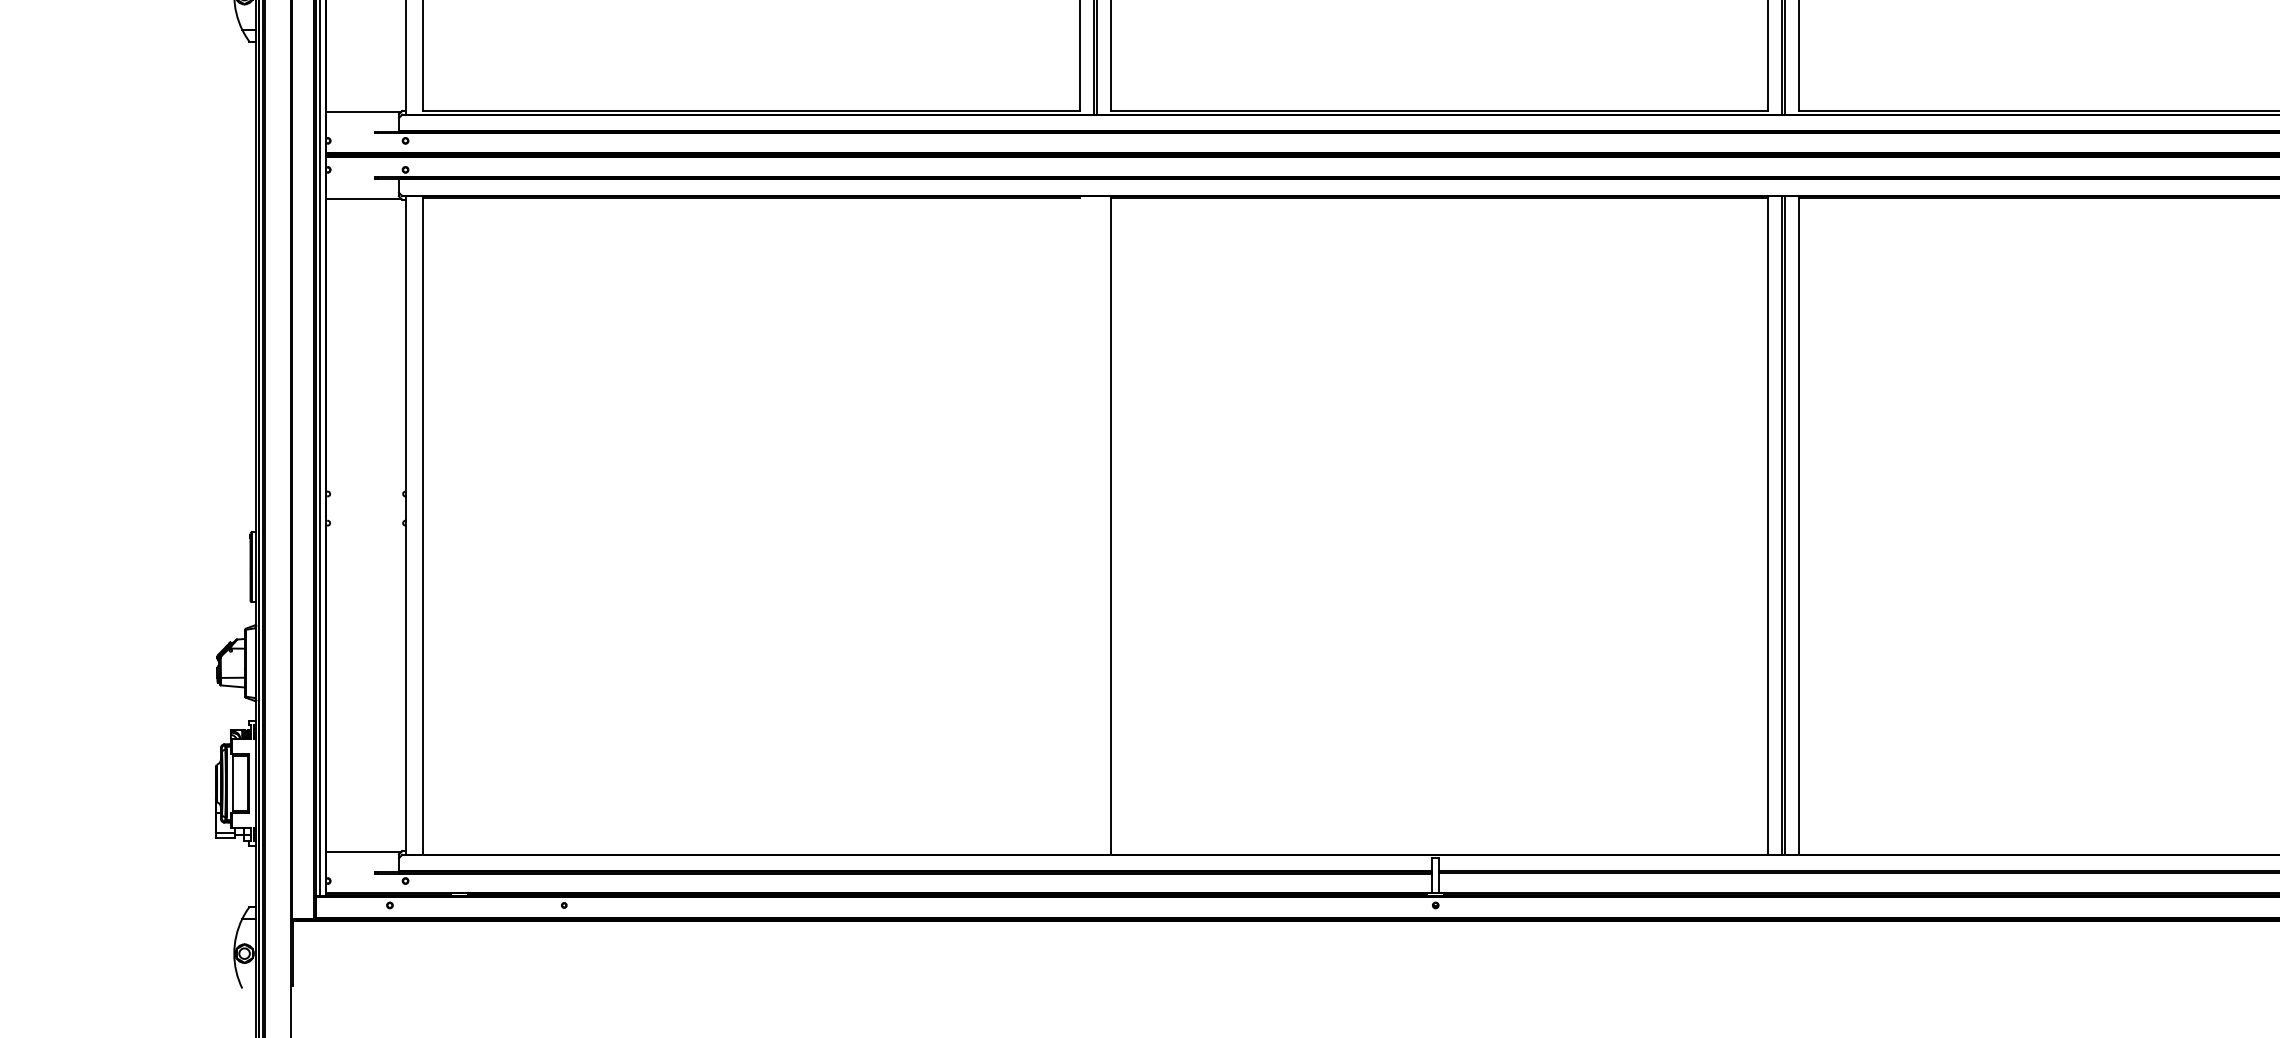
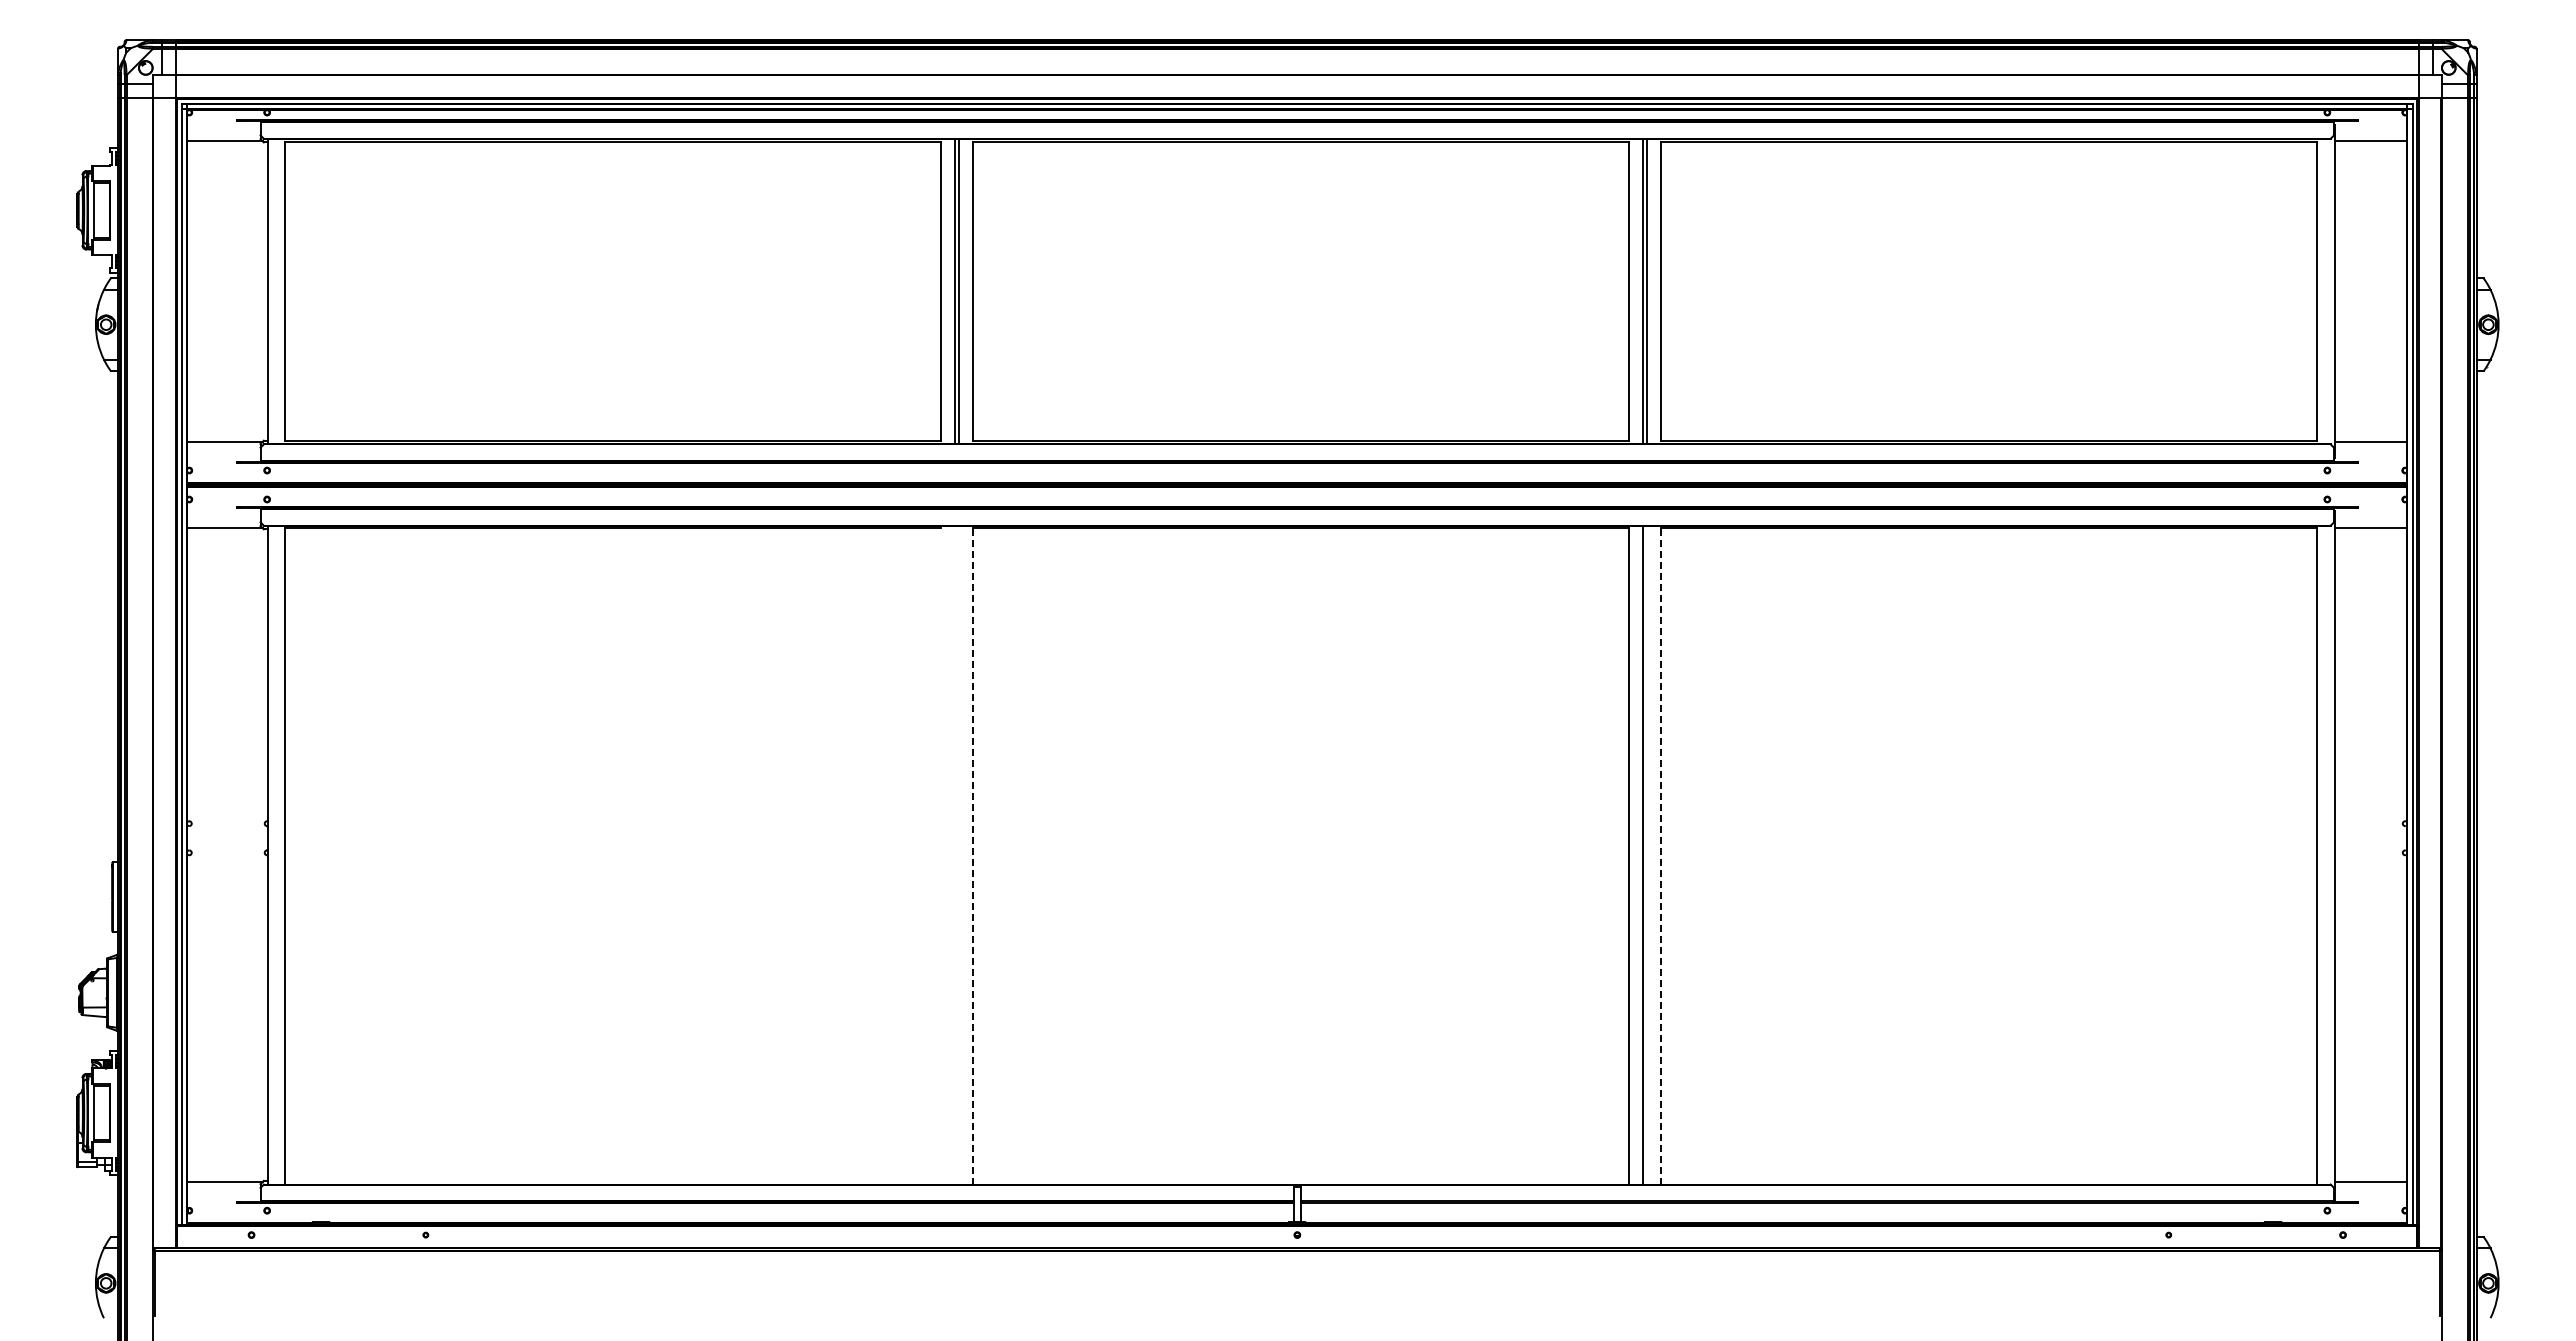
line: (1784, 524) -> (1646, 854), removed
line: (1110, 525) -> (972, 855), solid -> dashed
line: (1798, 525) -> (1660, 855), solid -> dashed

